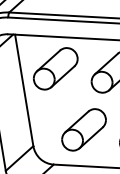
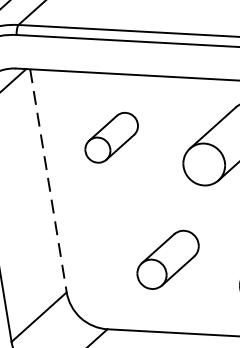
part: (55, 68) -> (110, 136), size x0.6
line: (24, 90) -> (48, 181), solid -> dashed
part: (83, 129) -> (167, 259), size x0.7

